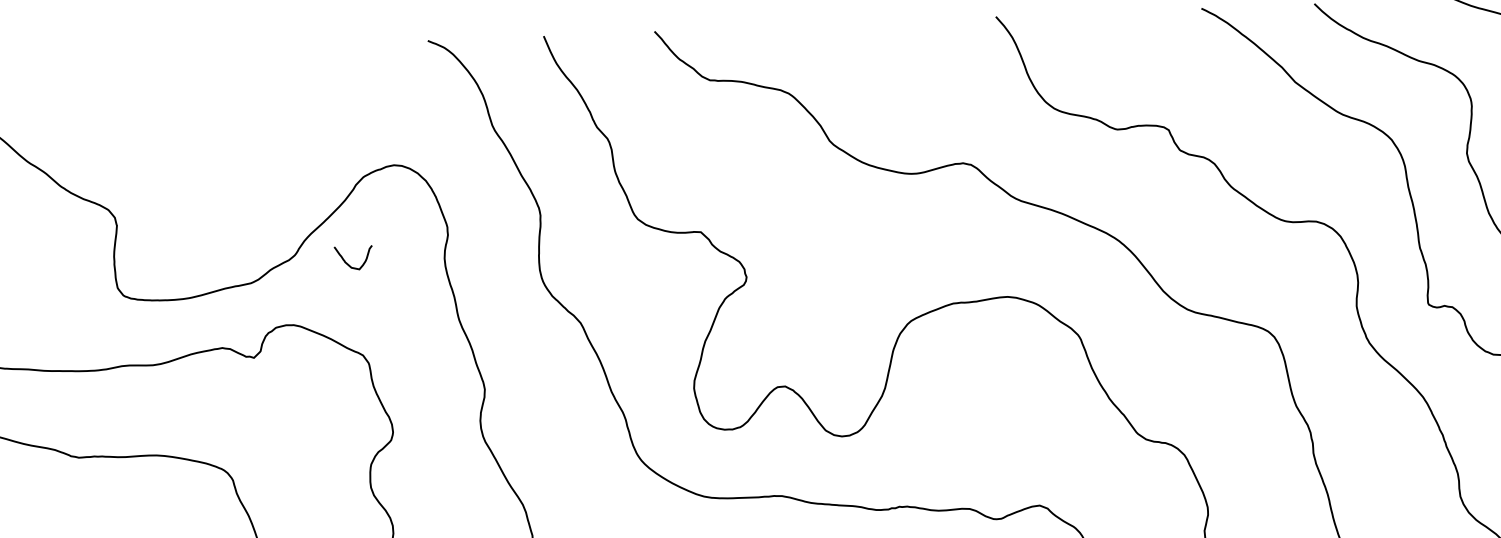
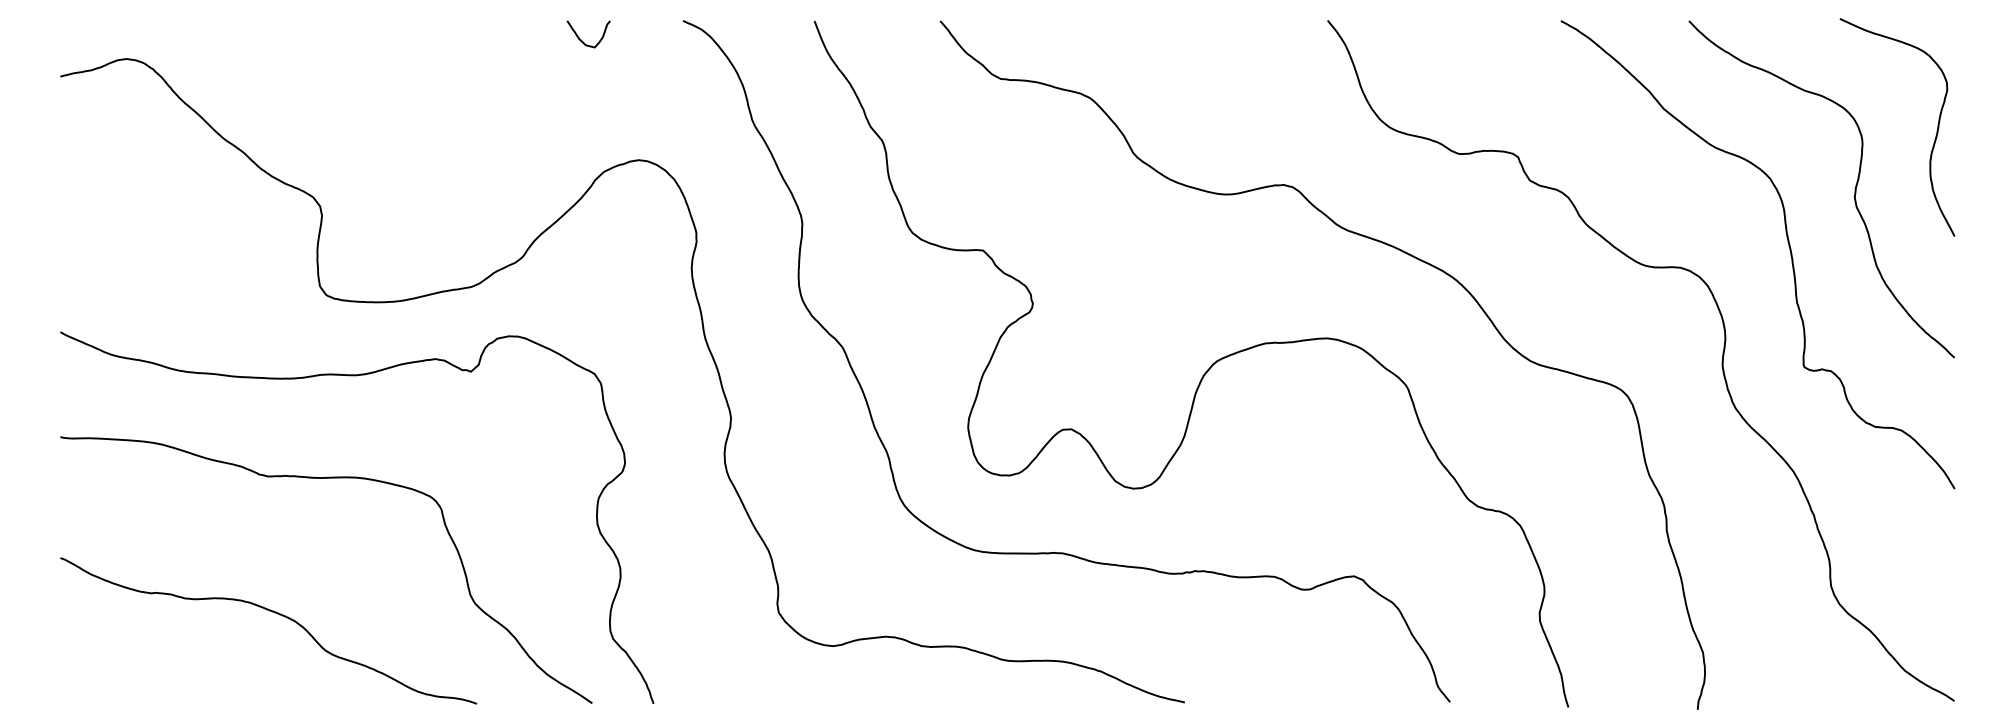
curve: (348, 263) -> (582, 40), moved

